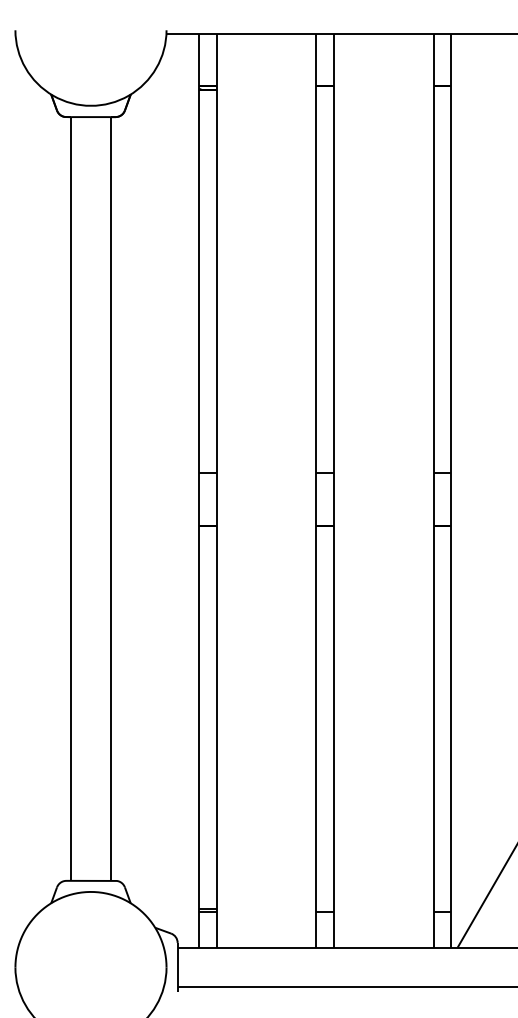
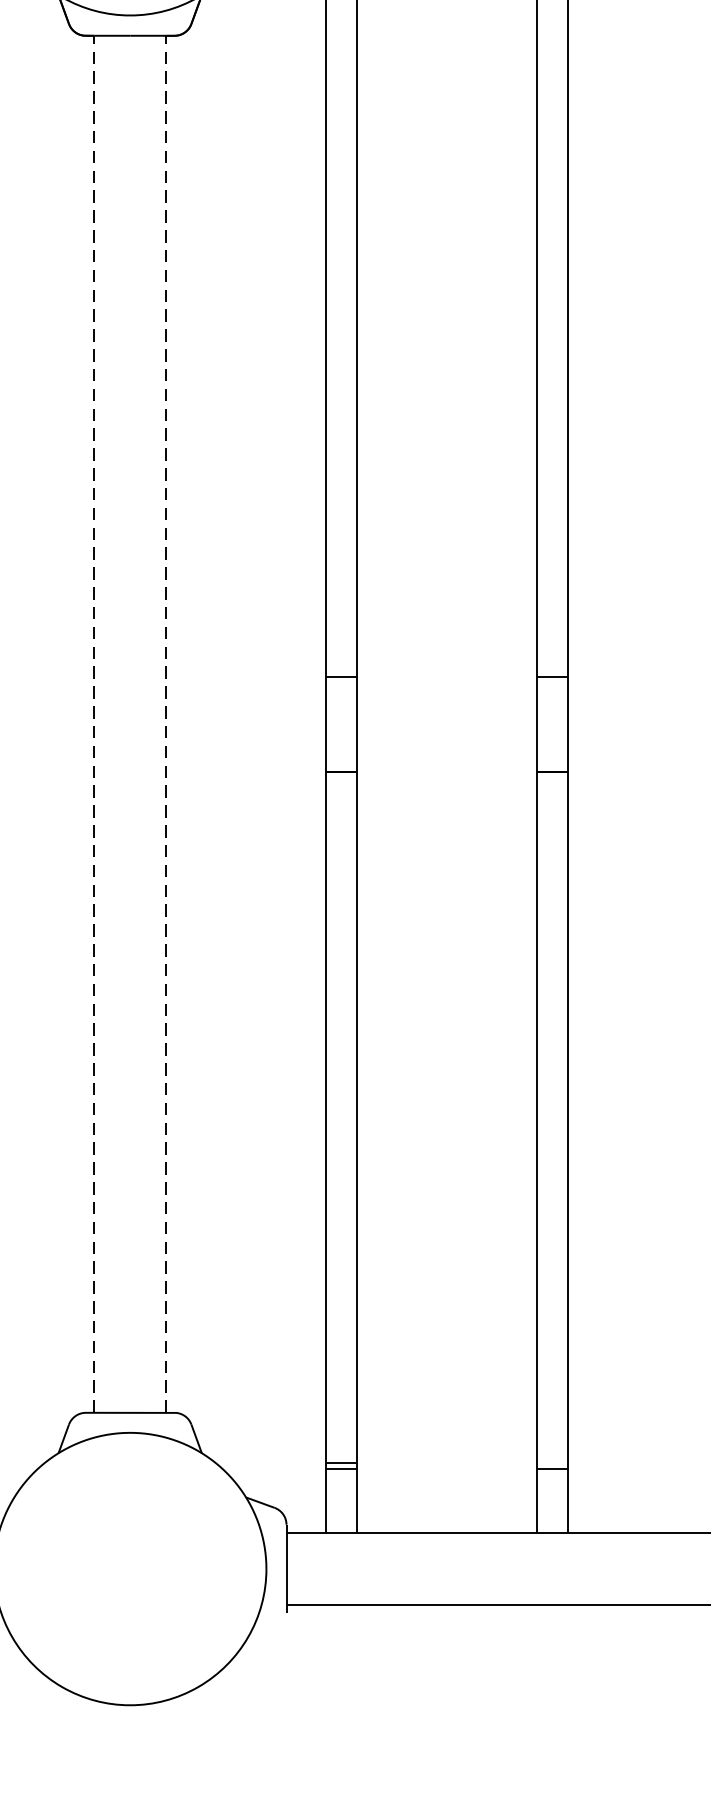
line: (71, 498) -> (95, 723), solid -> dashed
line: (110, 498) -> (165, 723), solid -> dashed

